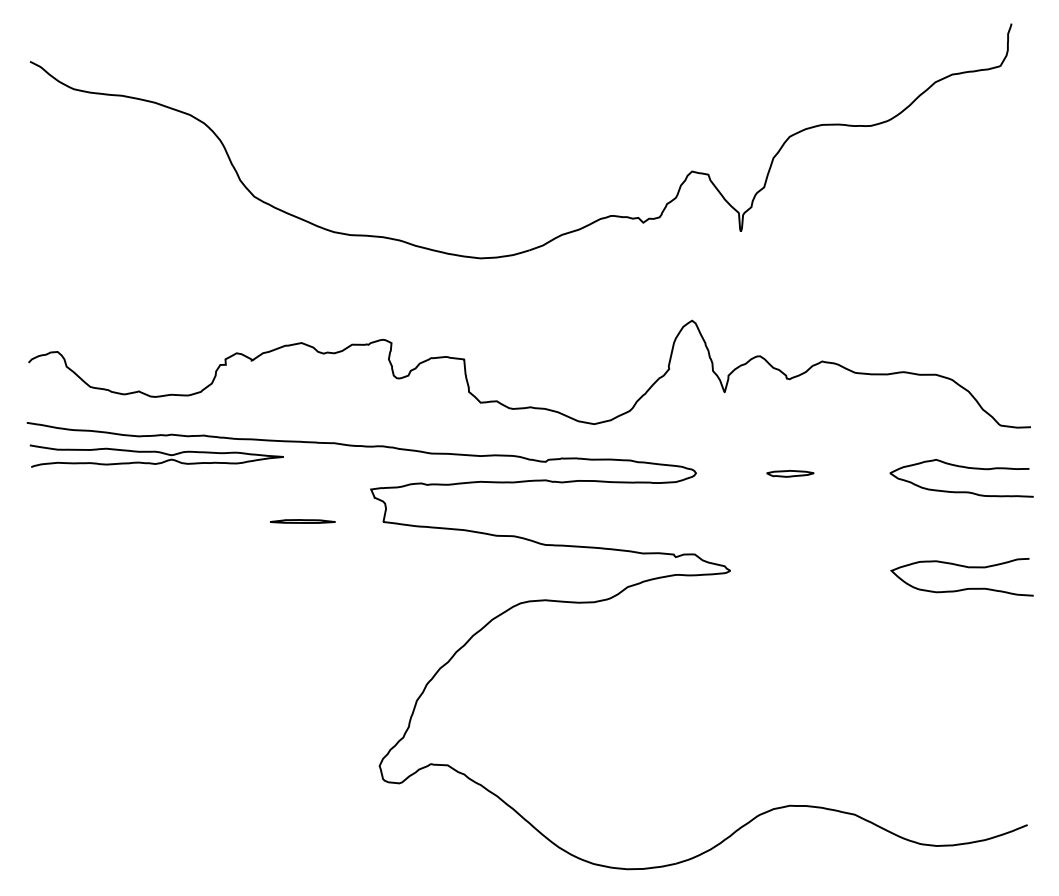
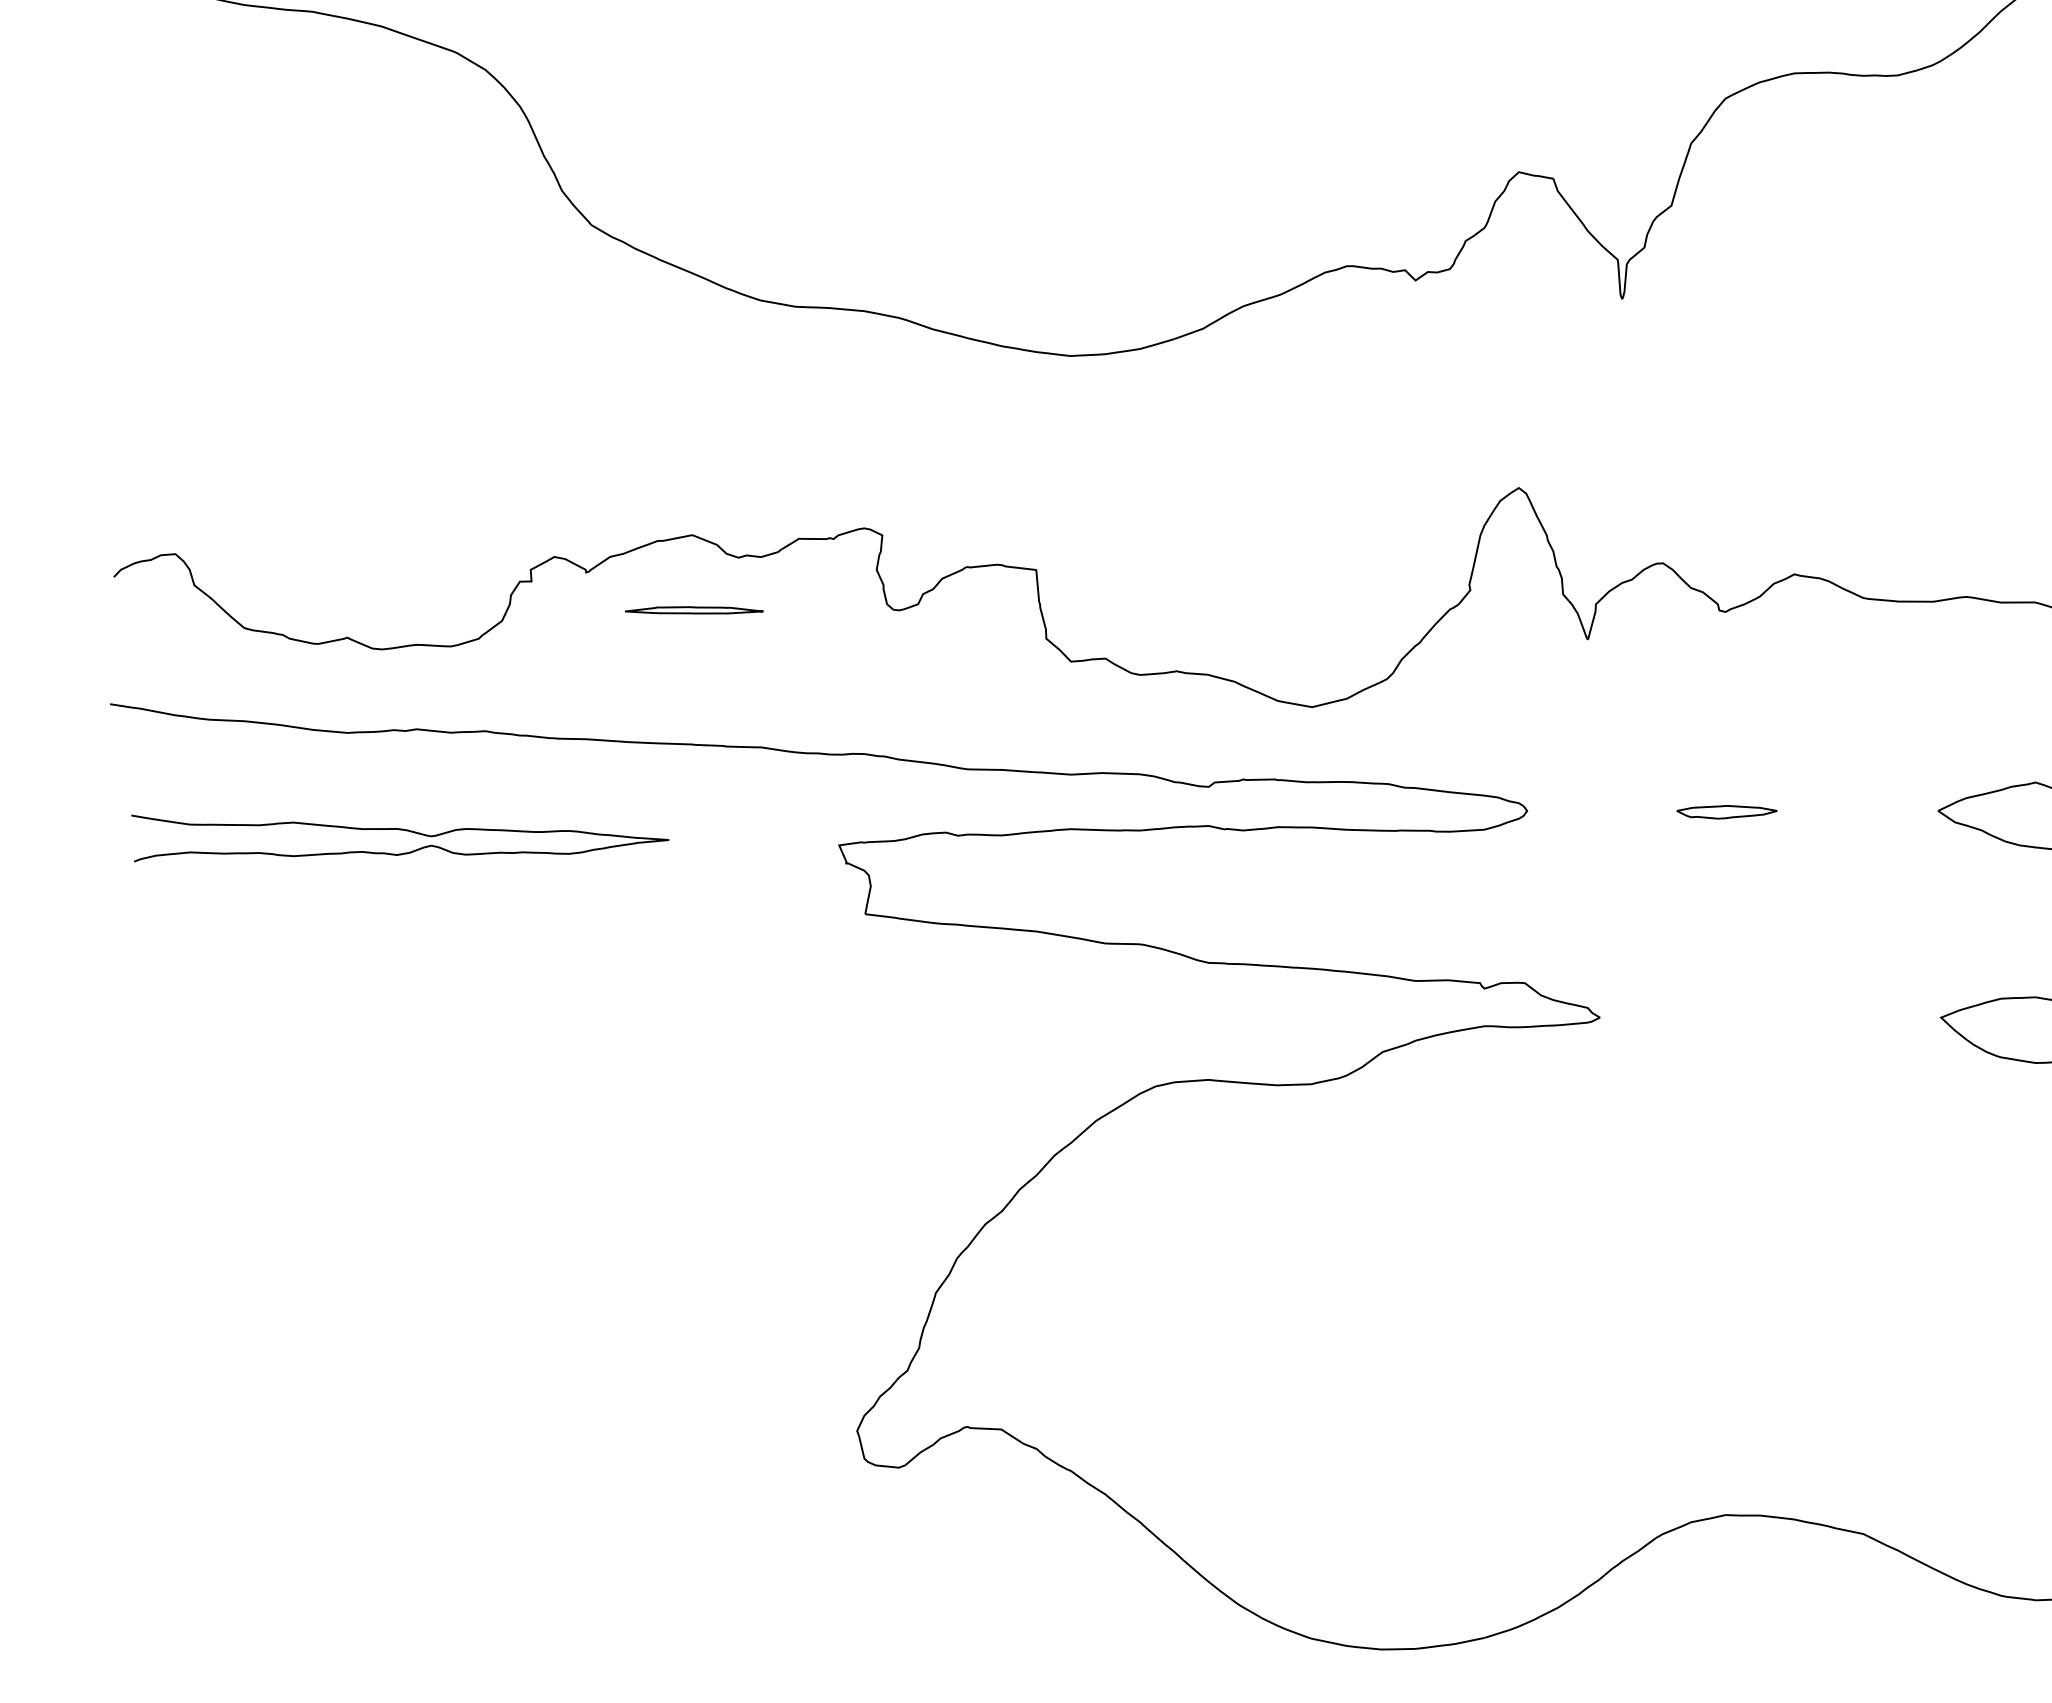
curve: (158, 453) -> (403, 832), moved
line: (302, 520) -> (693, 608), moved

